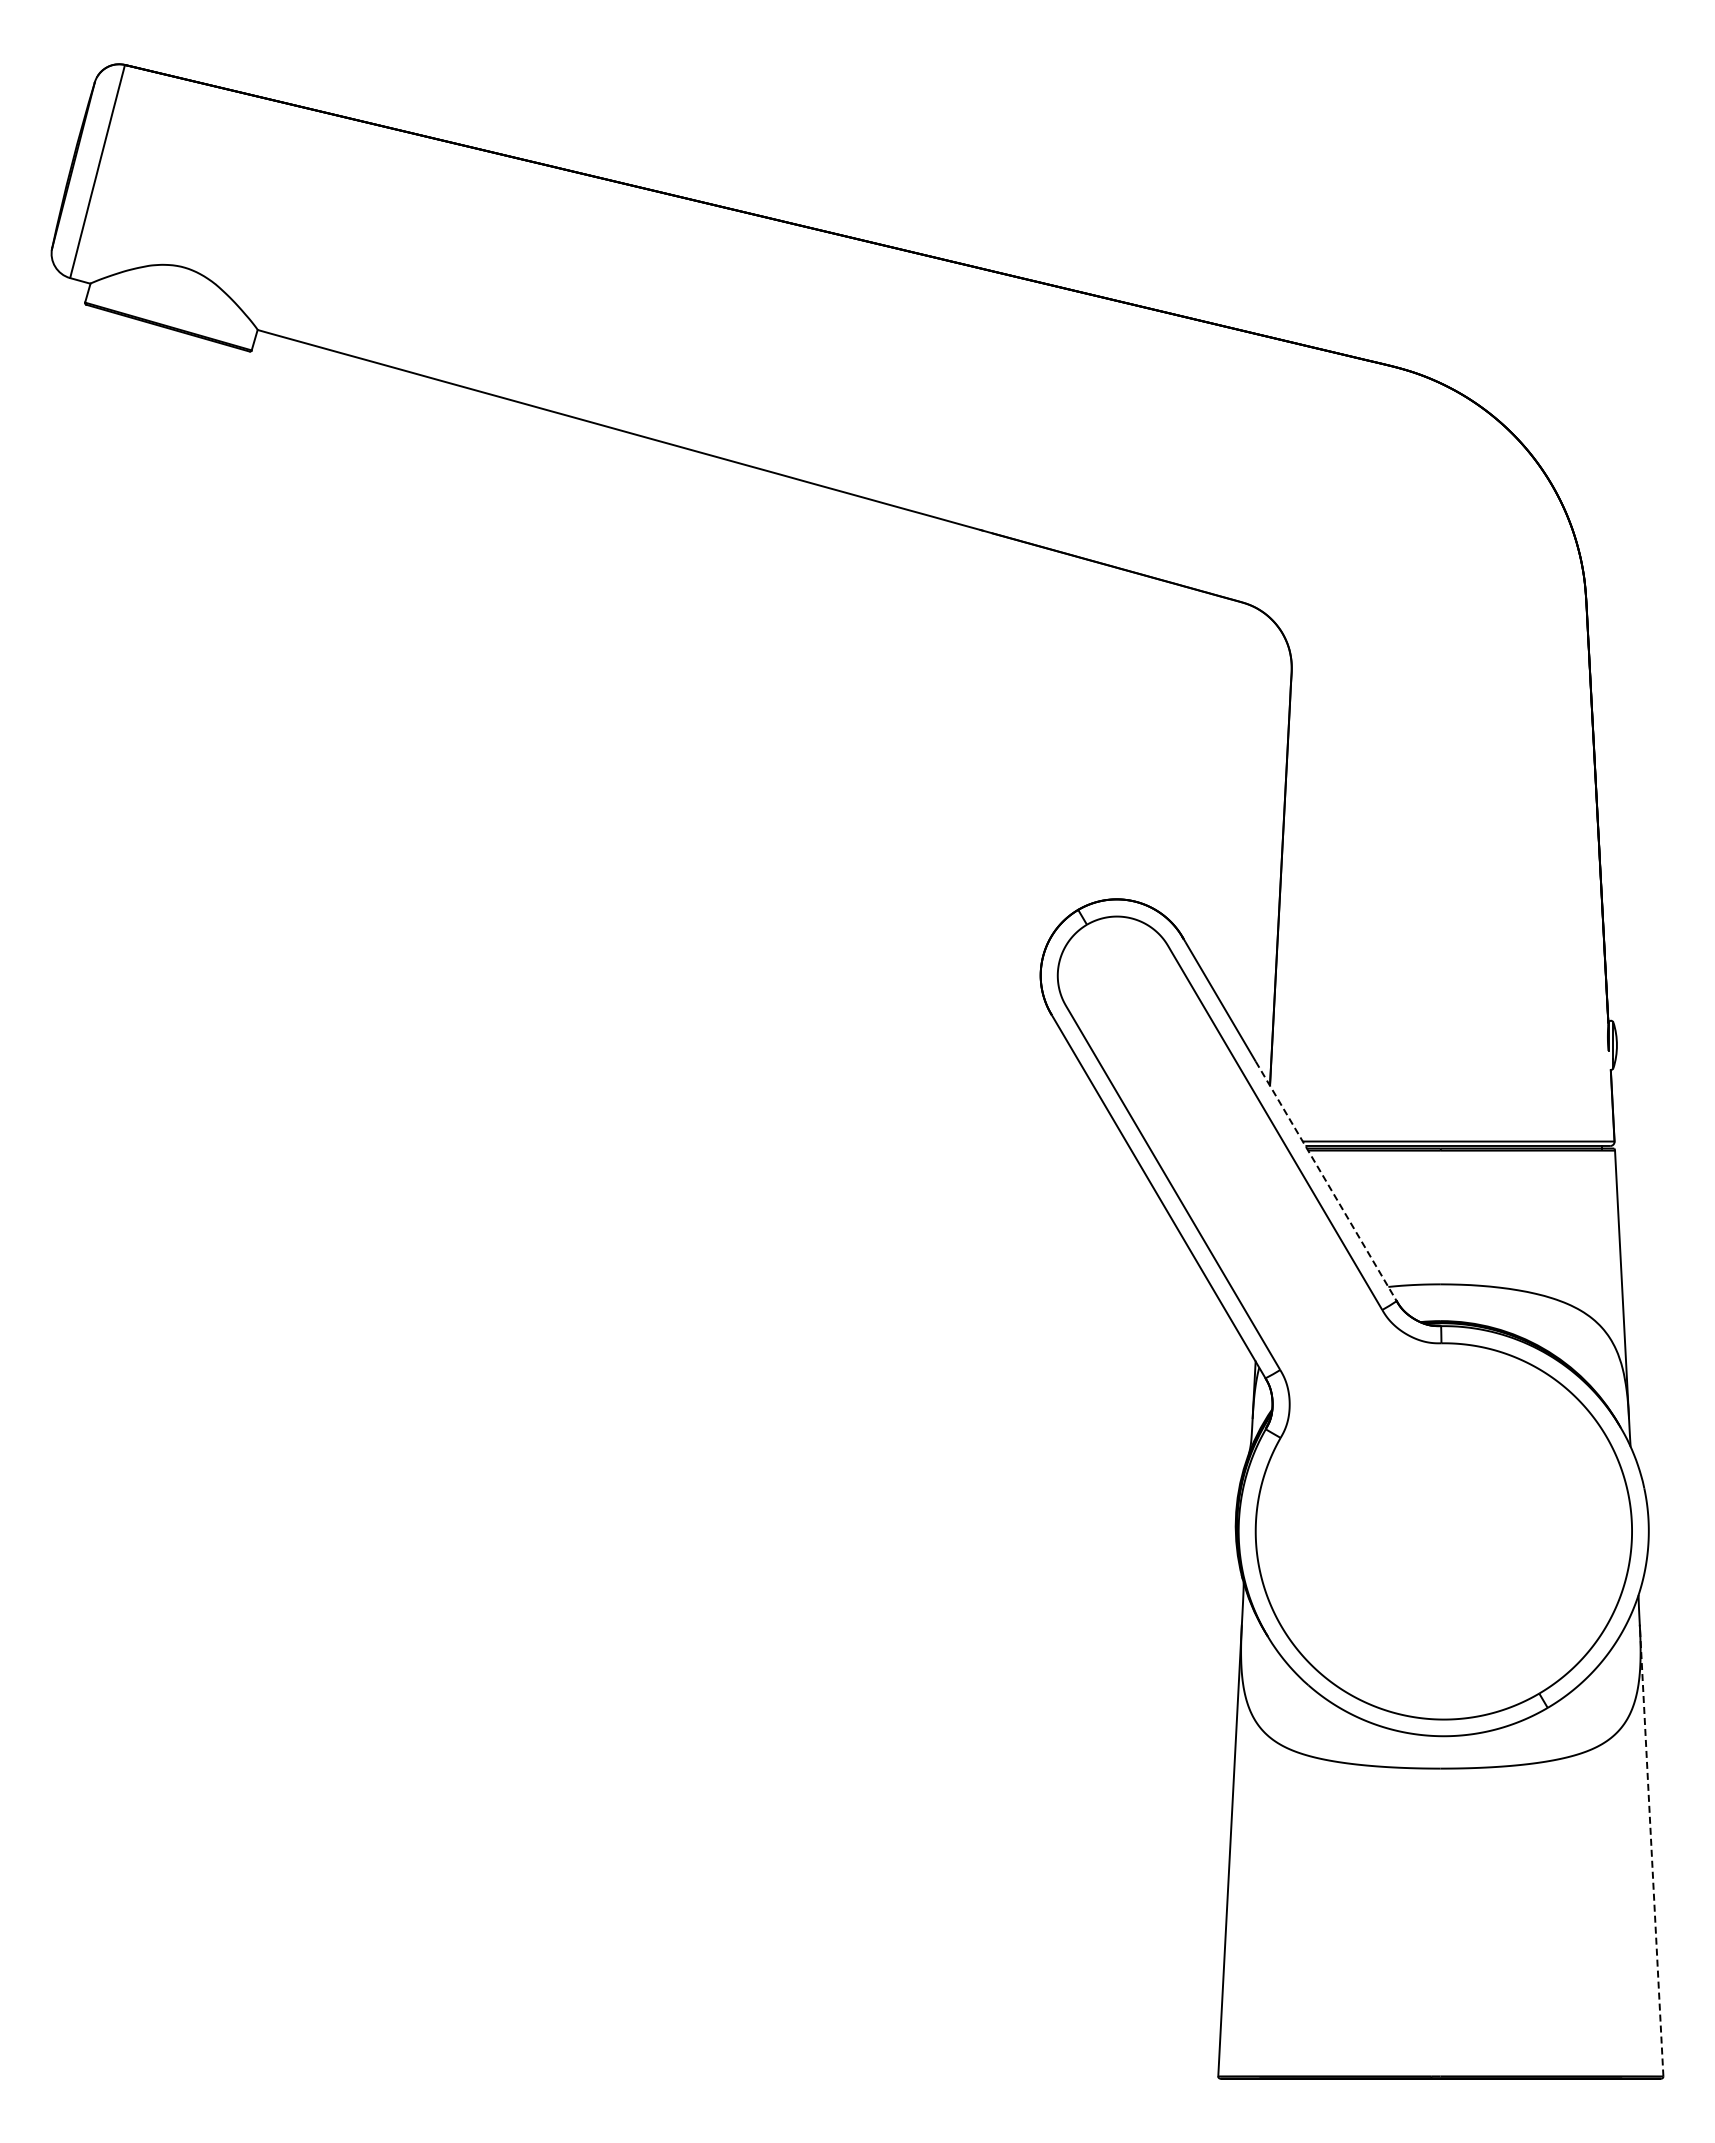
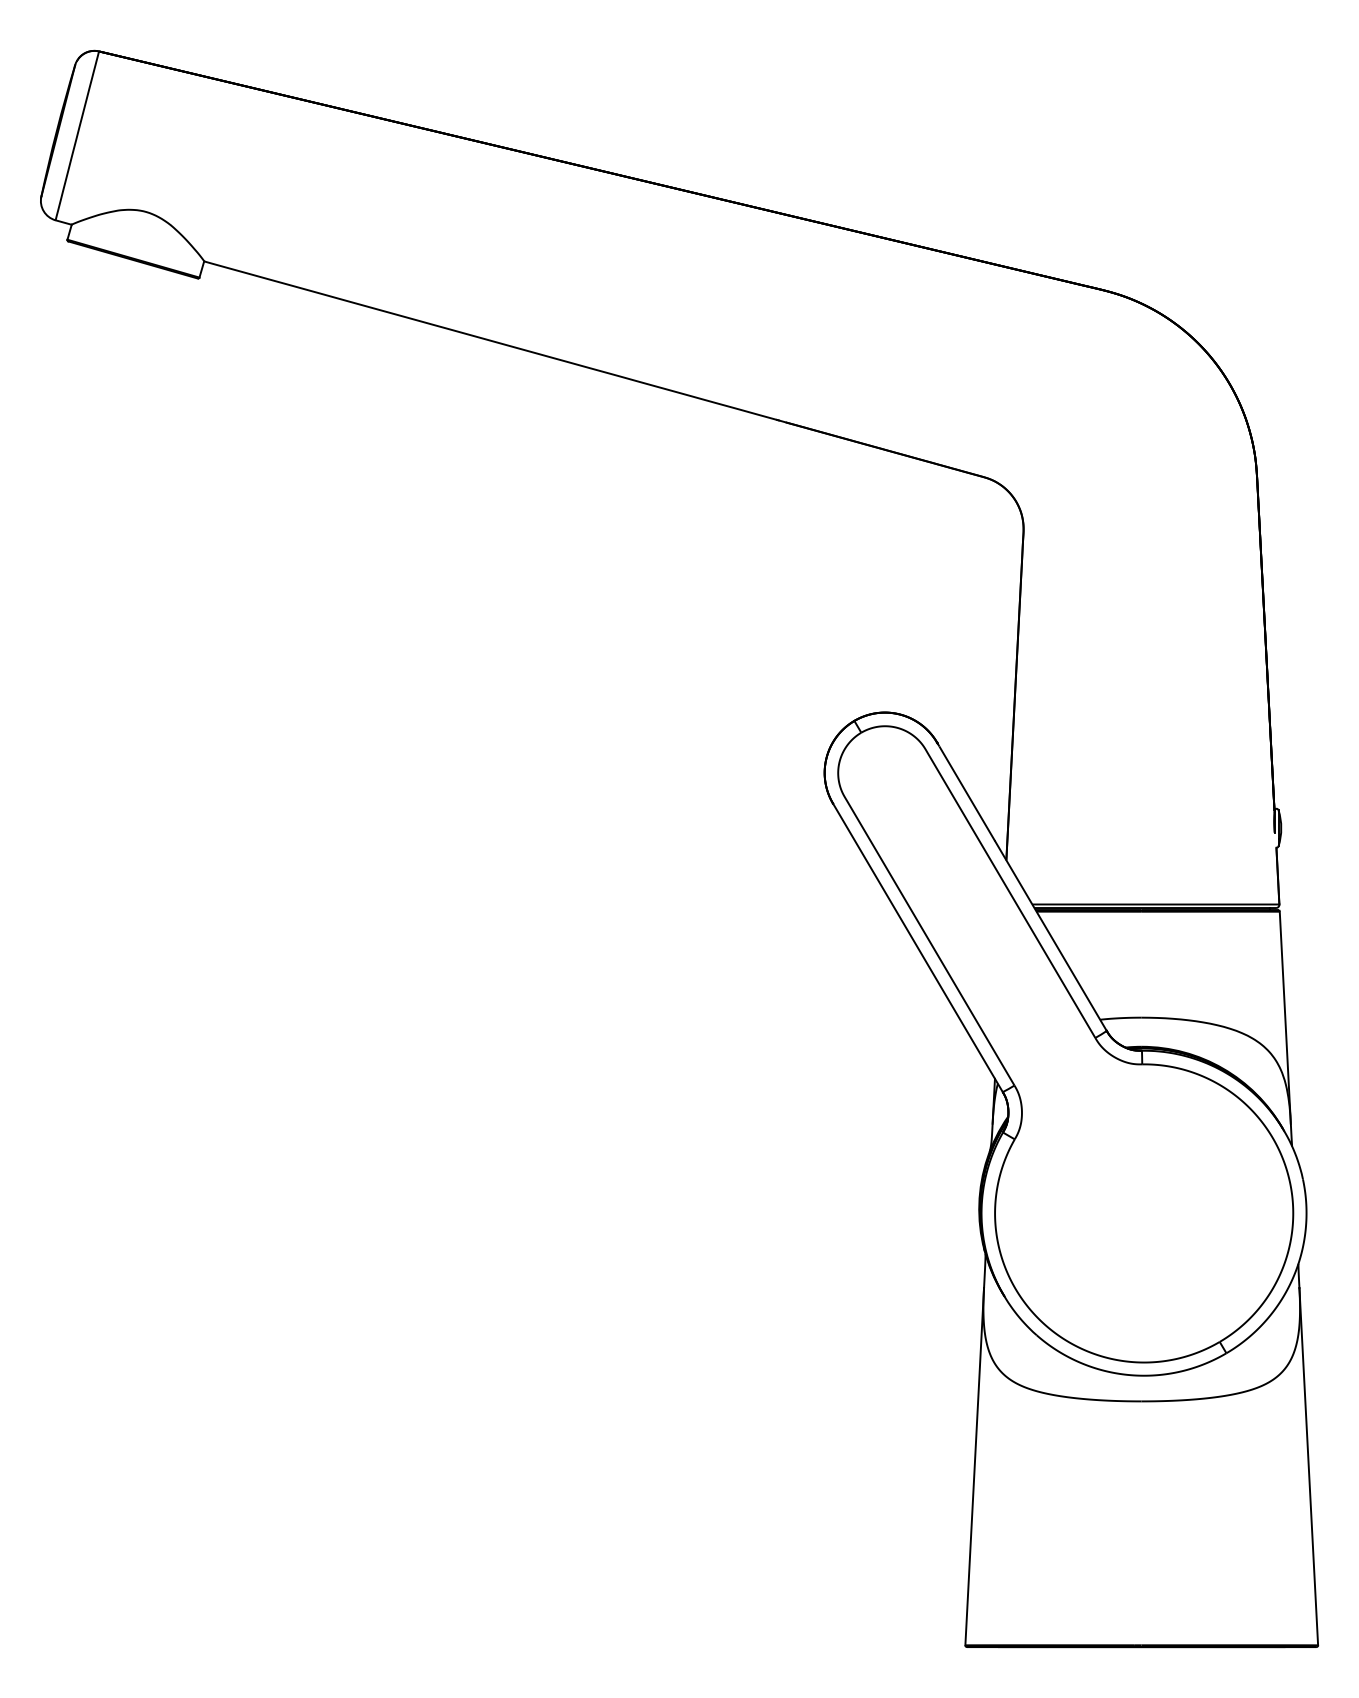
line: (1326, 1181) -> (1051, 936), dashed -> solid
line: (1651, 1851) -> (1308, 1467), dashed -> solid

